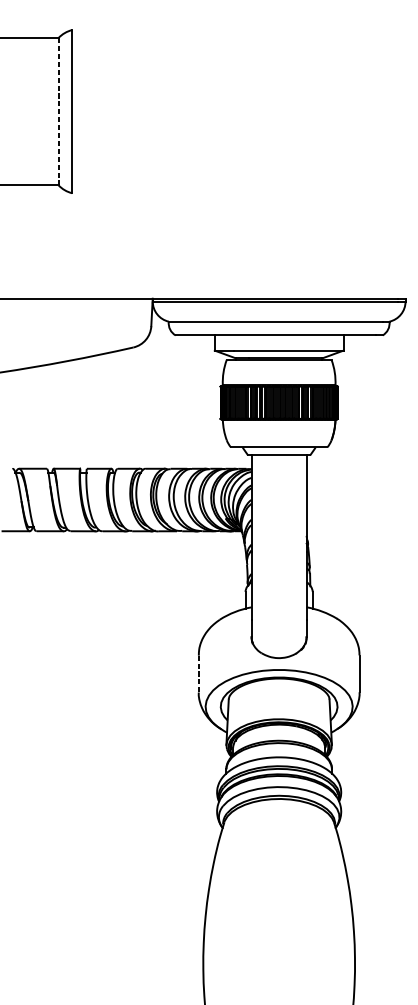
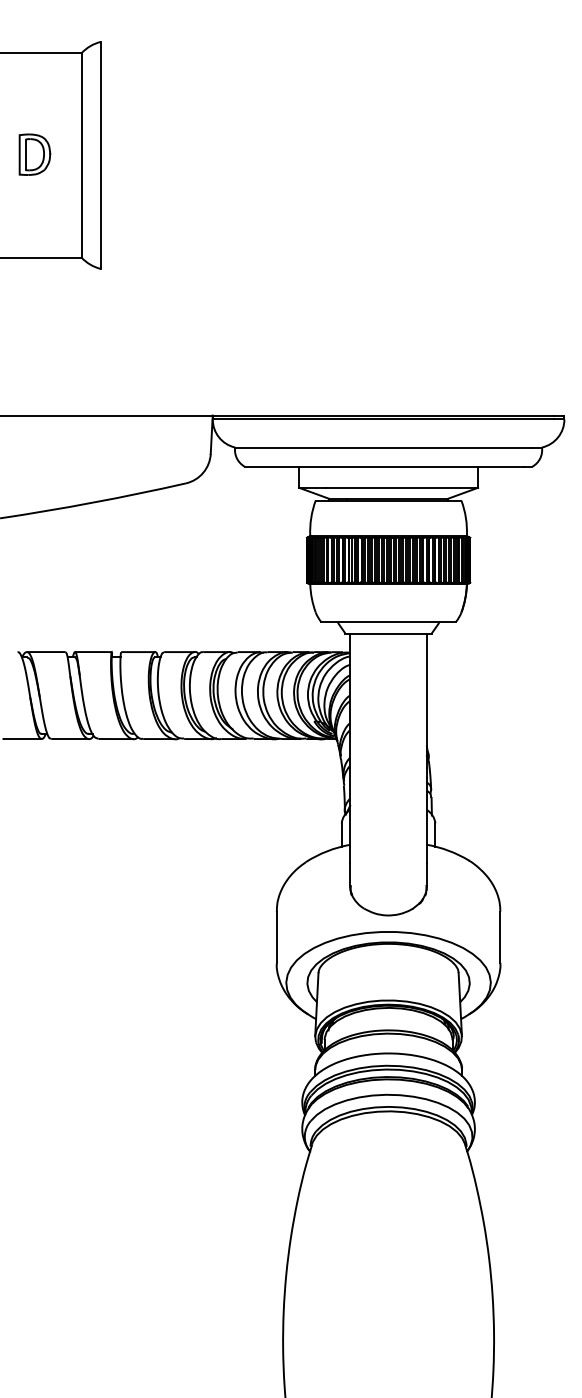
part: (24, 111) -> (34, 154), added
line: (58, 111) -> (81, 155), dashed -> solid
line: (198, 673) -> (276, 937), dashed -> solid

